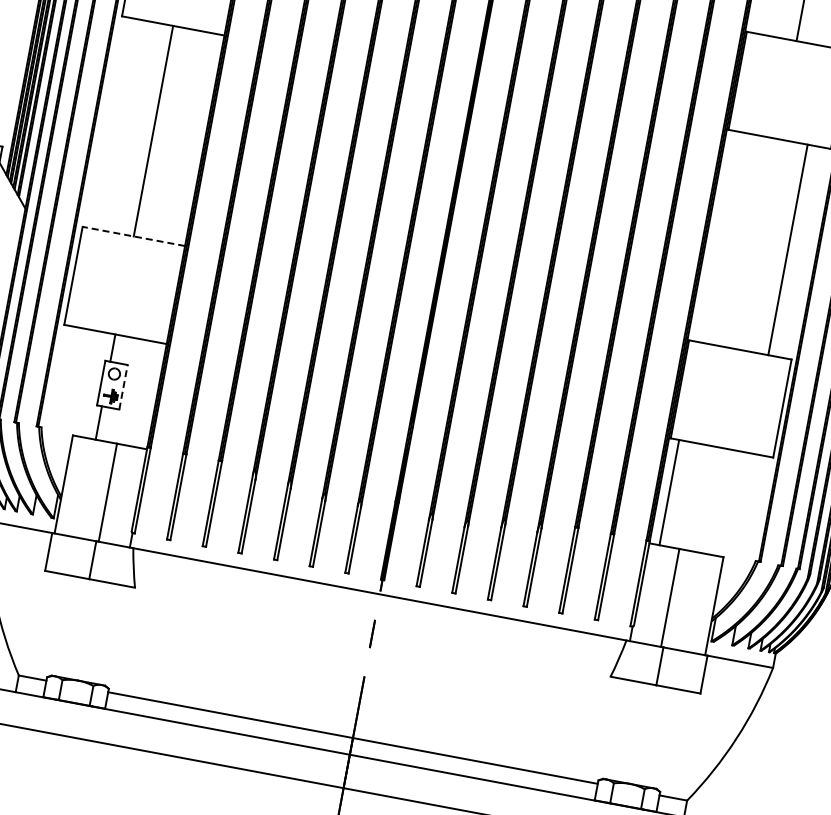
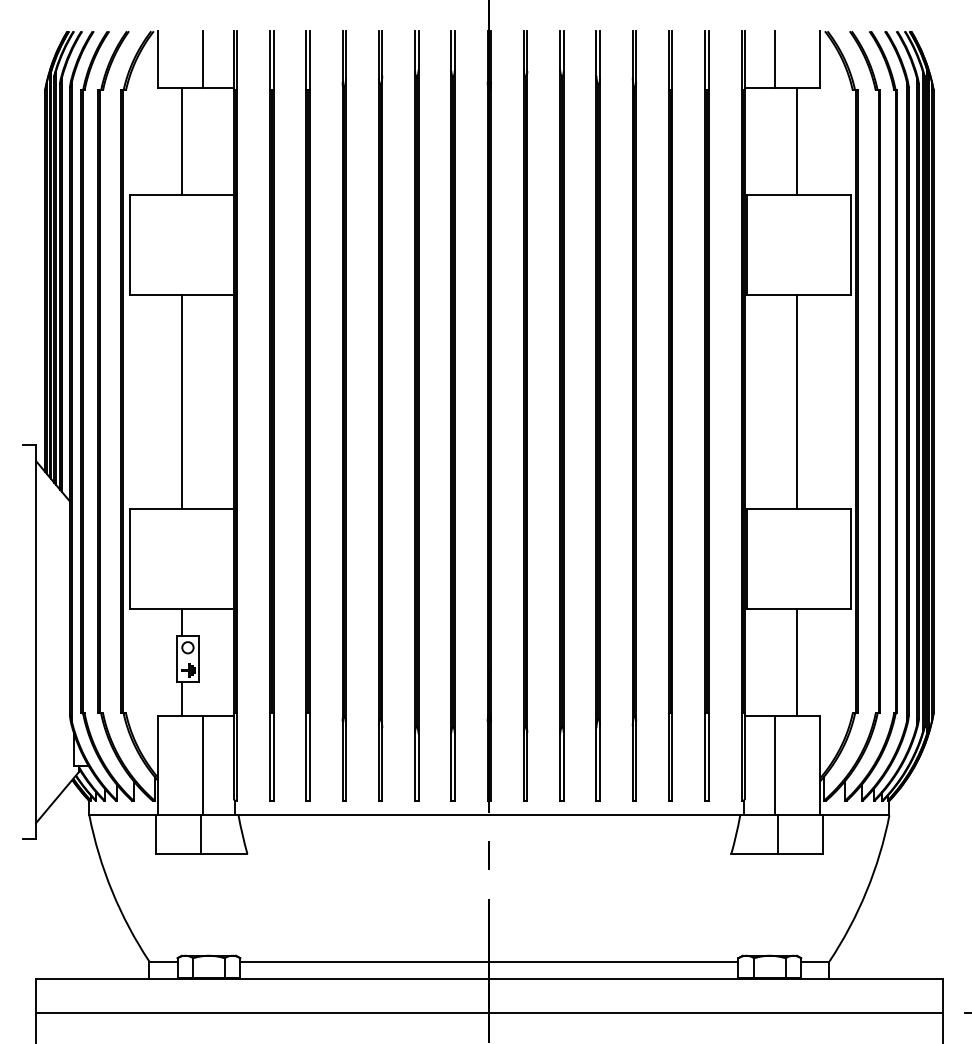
line: (133, 235) -> (181, 508), dashed -> solid
line: (788, 249) -> (797, 401), moved
line: (123, 387) -> (199, 659), dashed -> solid
line: (669, 491) -> (797, 661), moved

